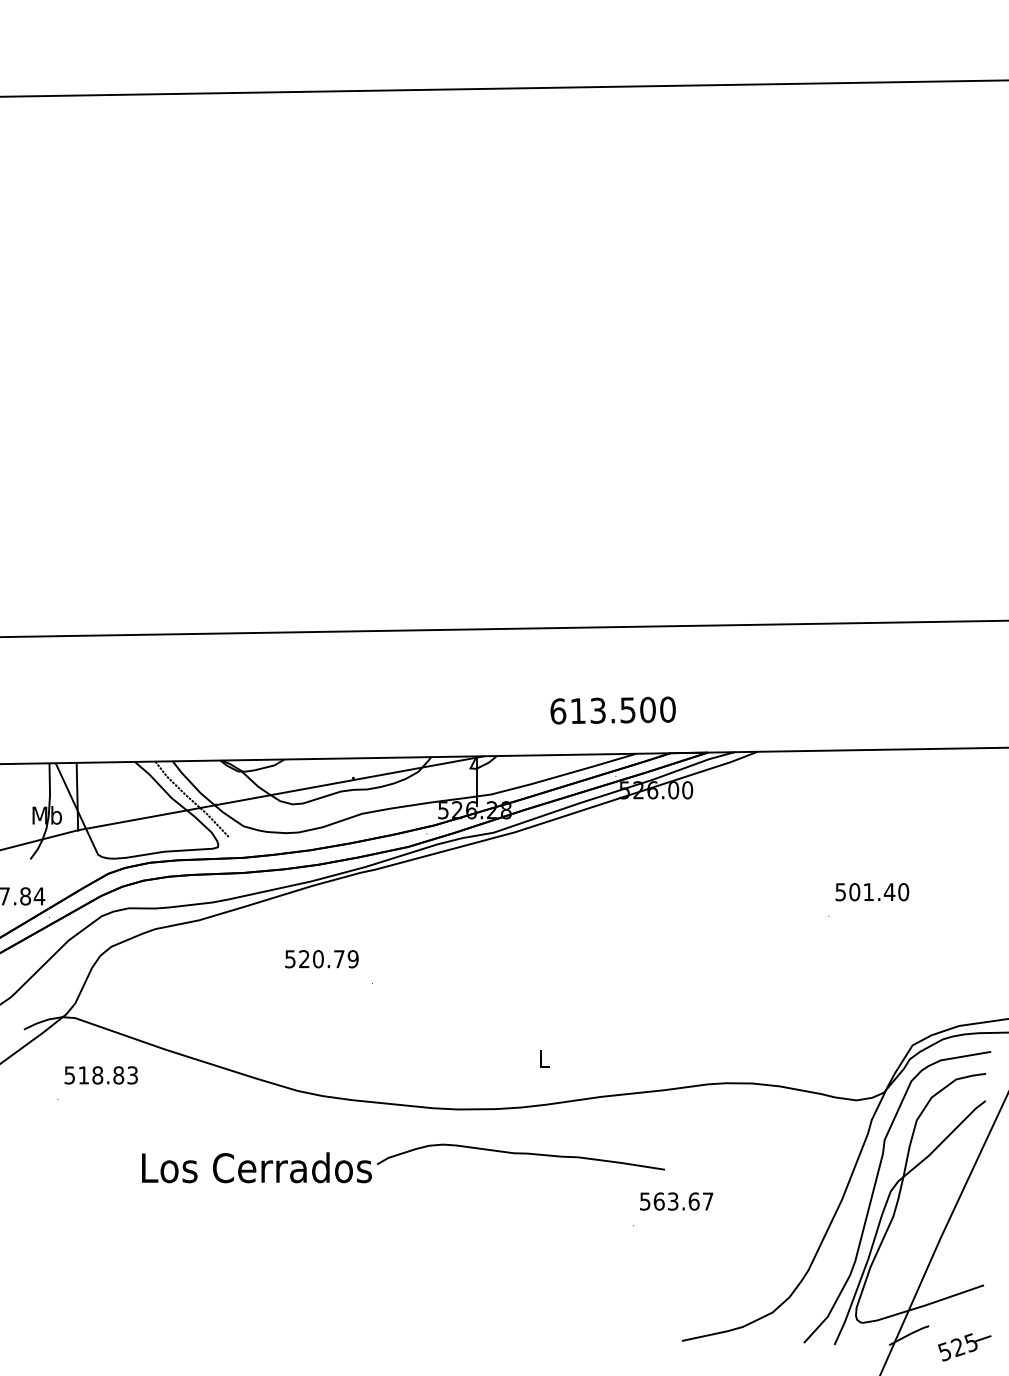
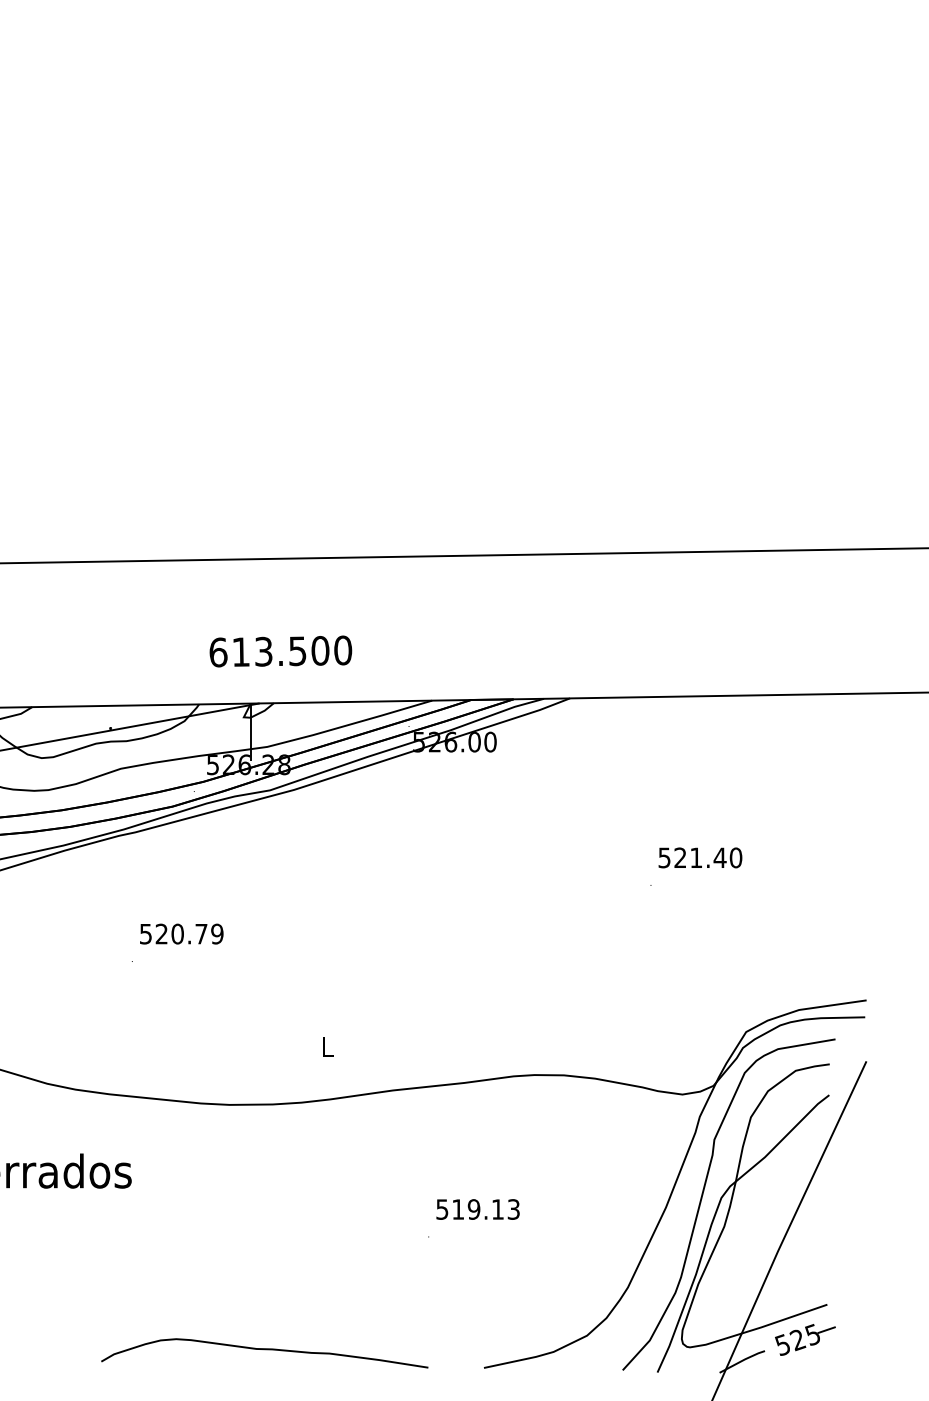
text: (612, 710) -> (280, 651), moved
text: (854, 892) -> (680, 858), 501.40 -> 521.40
text: (321, 959) -> (181, 934), moved
curve: (520, 1154) -> (264, 1350), moved
text: (683, 1201) -> (485, 1209), 563.67 -> 519.13
part: (964, 1347) -> (805, 1340), moved

